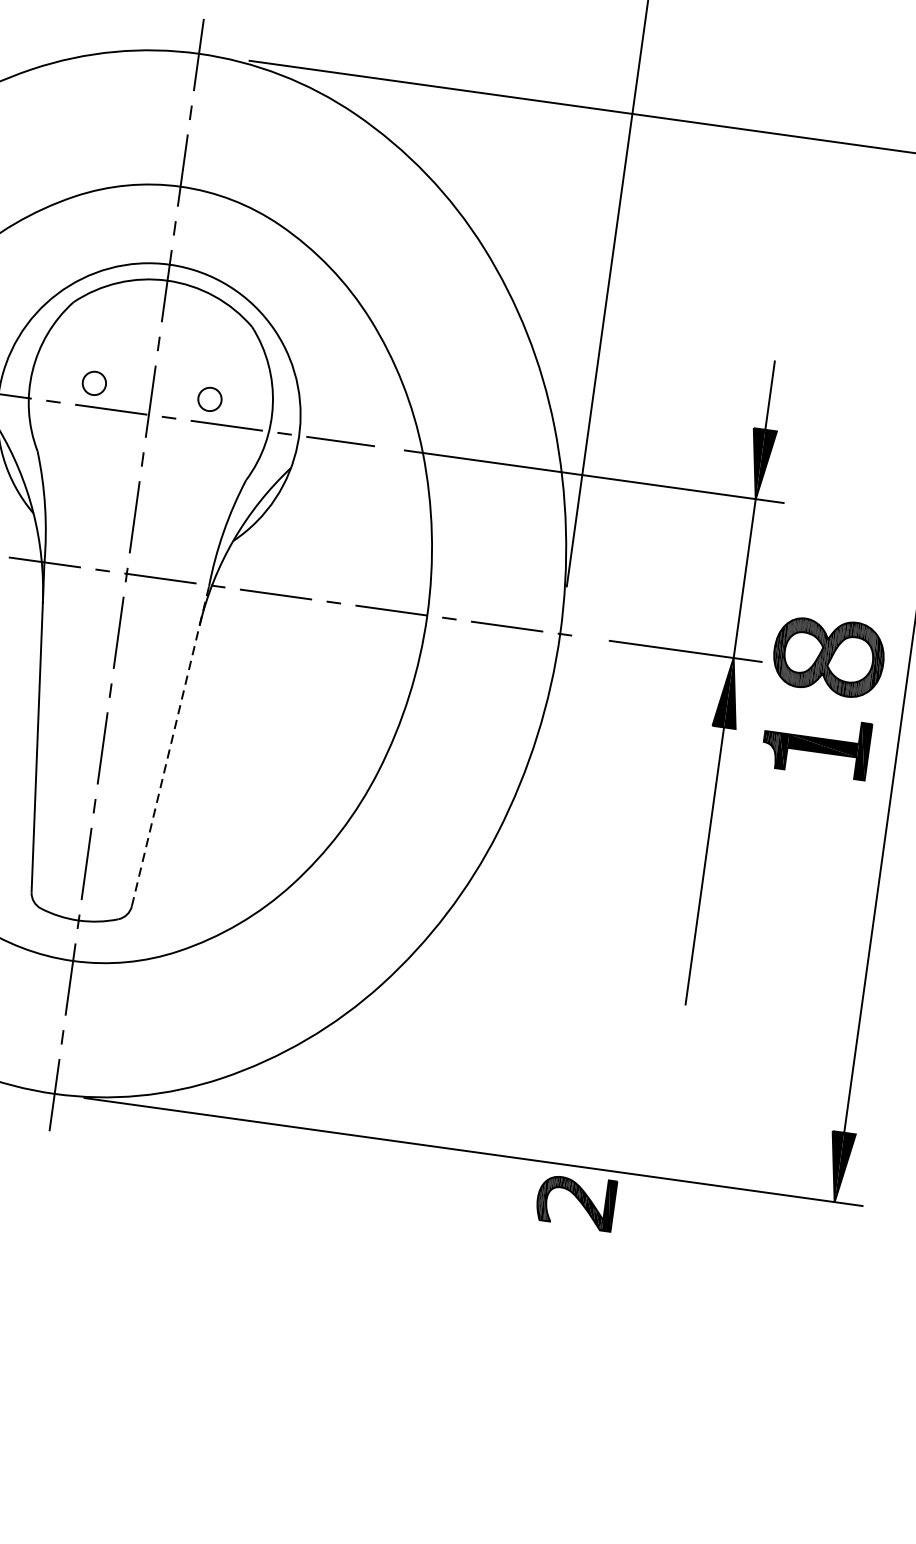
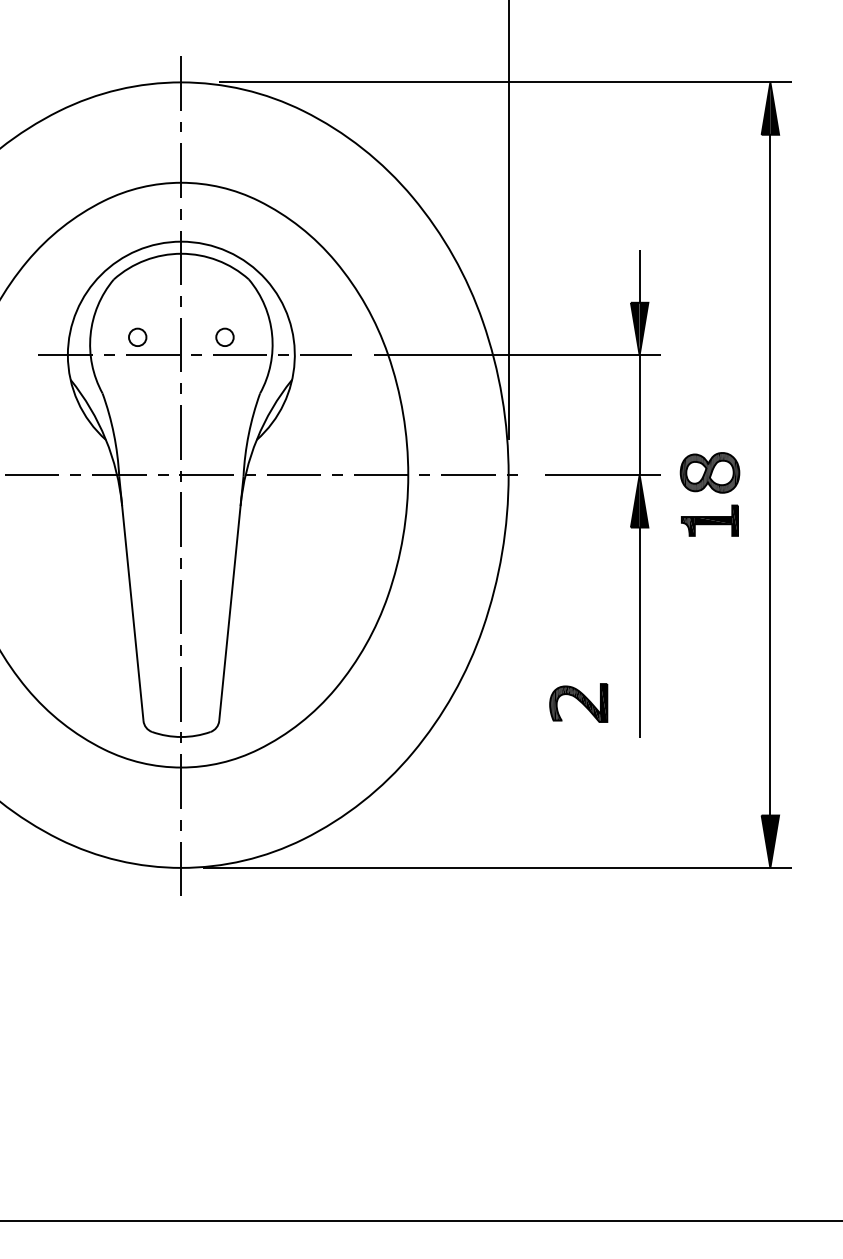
part: (822, 696) -> (709, 494), size x0.71
line: (170, 746) -> (231, 598), dashed -> solid
part: (575, 1200) -> (578, 702), moved

